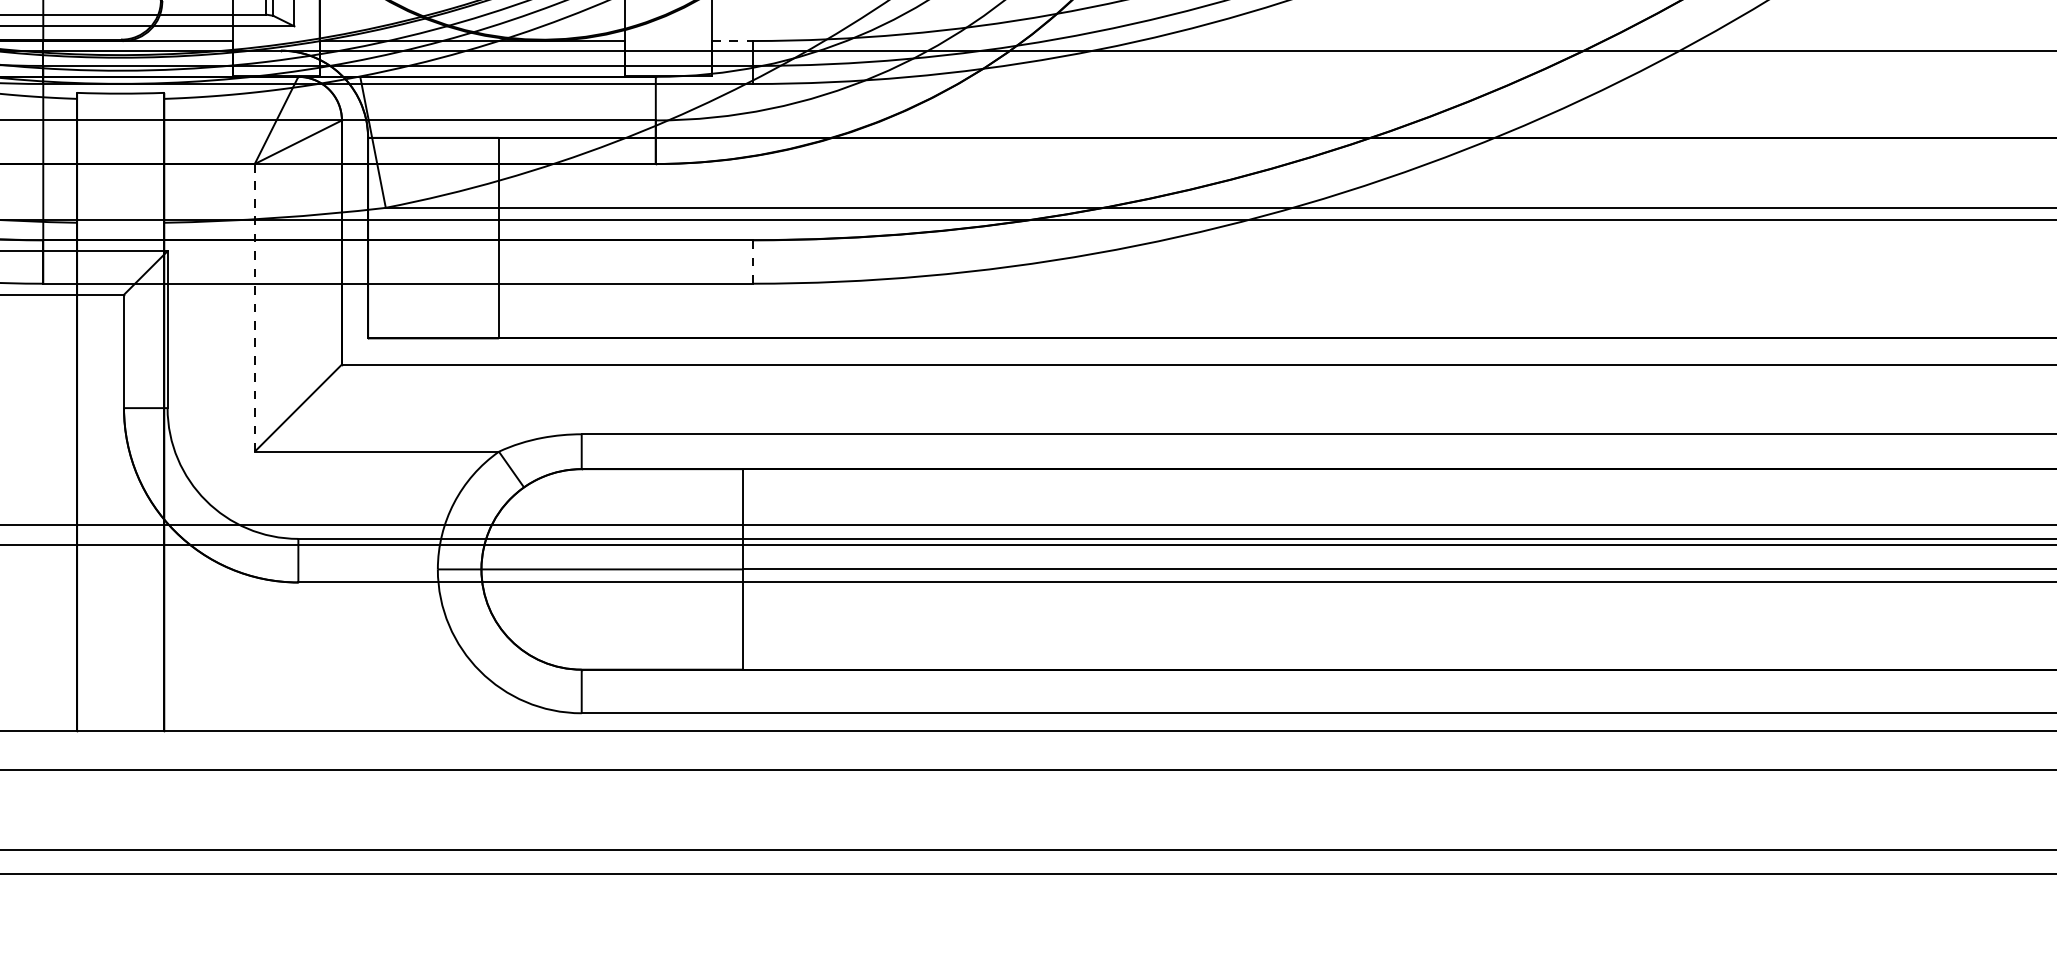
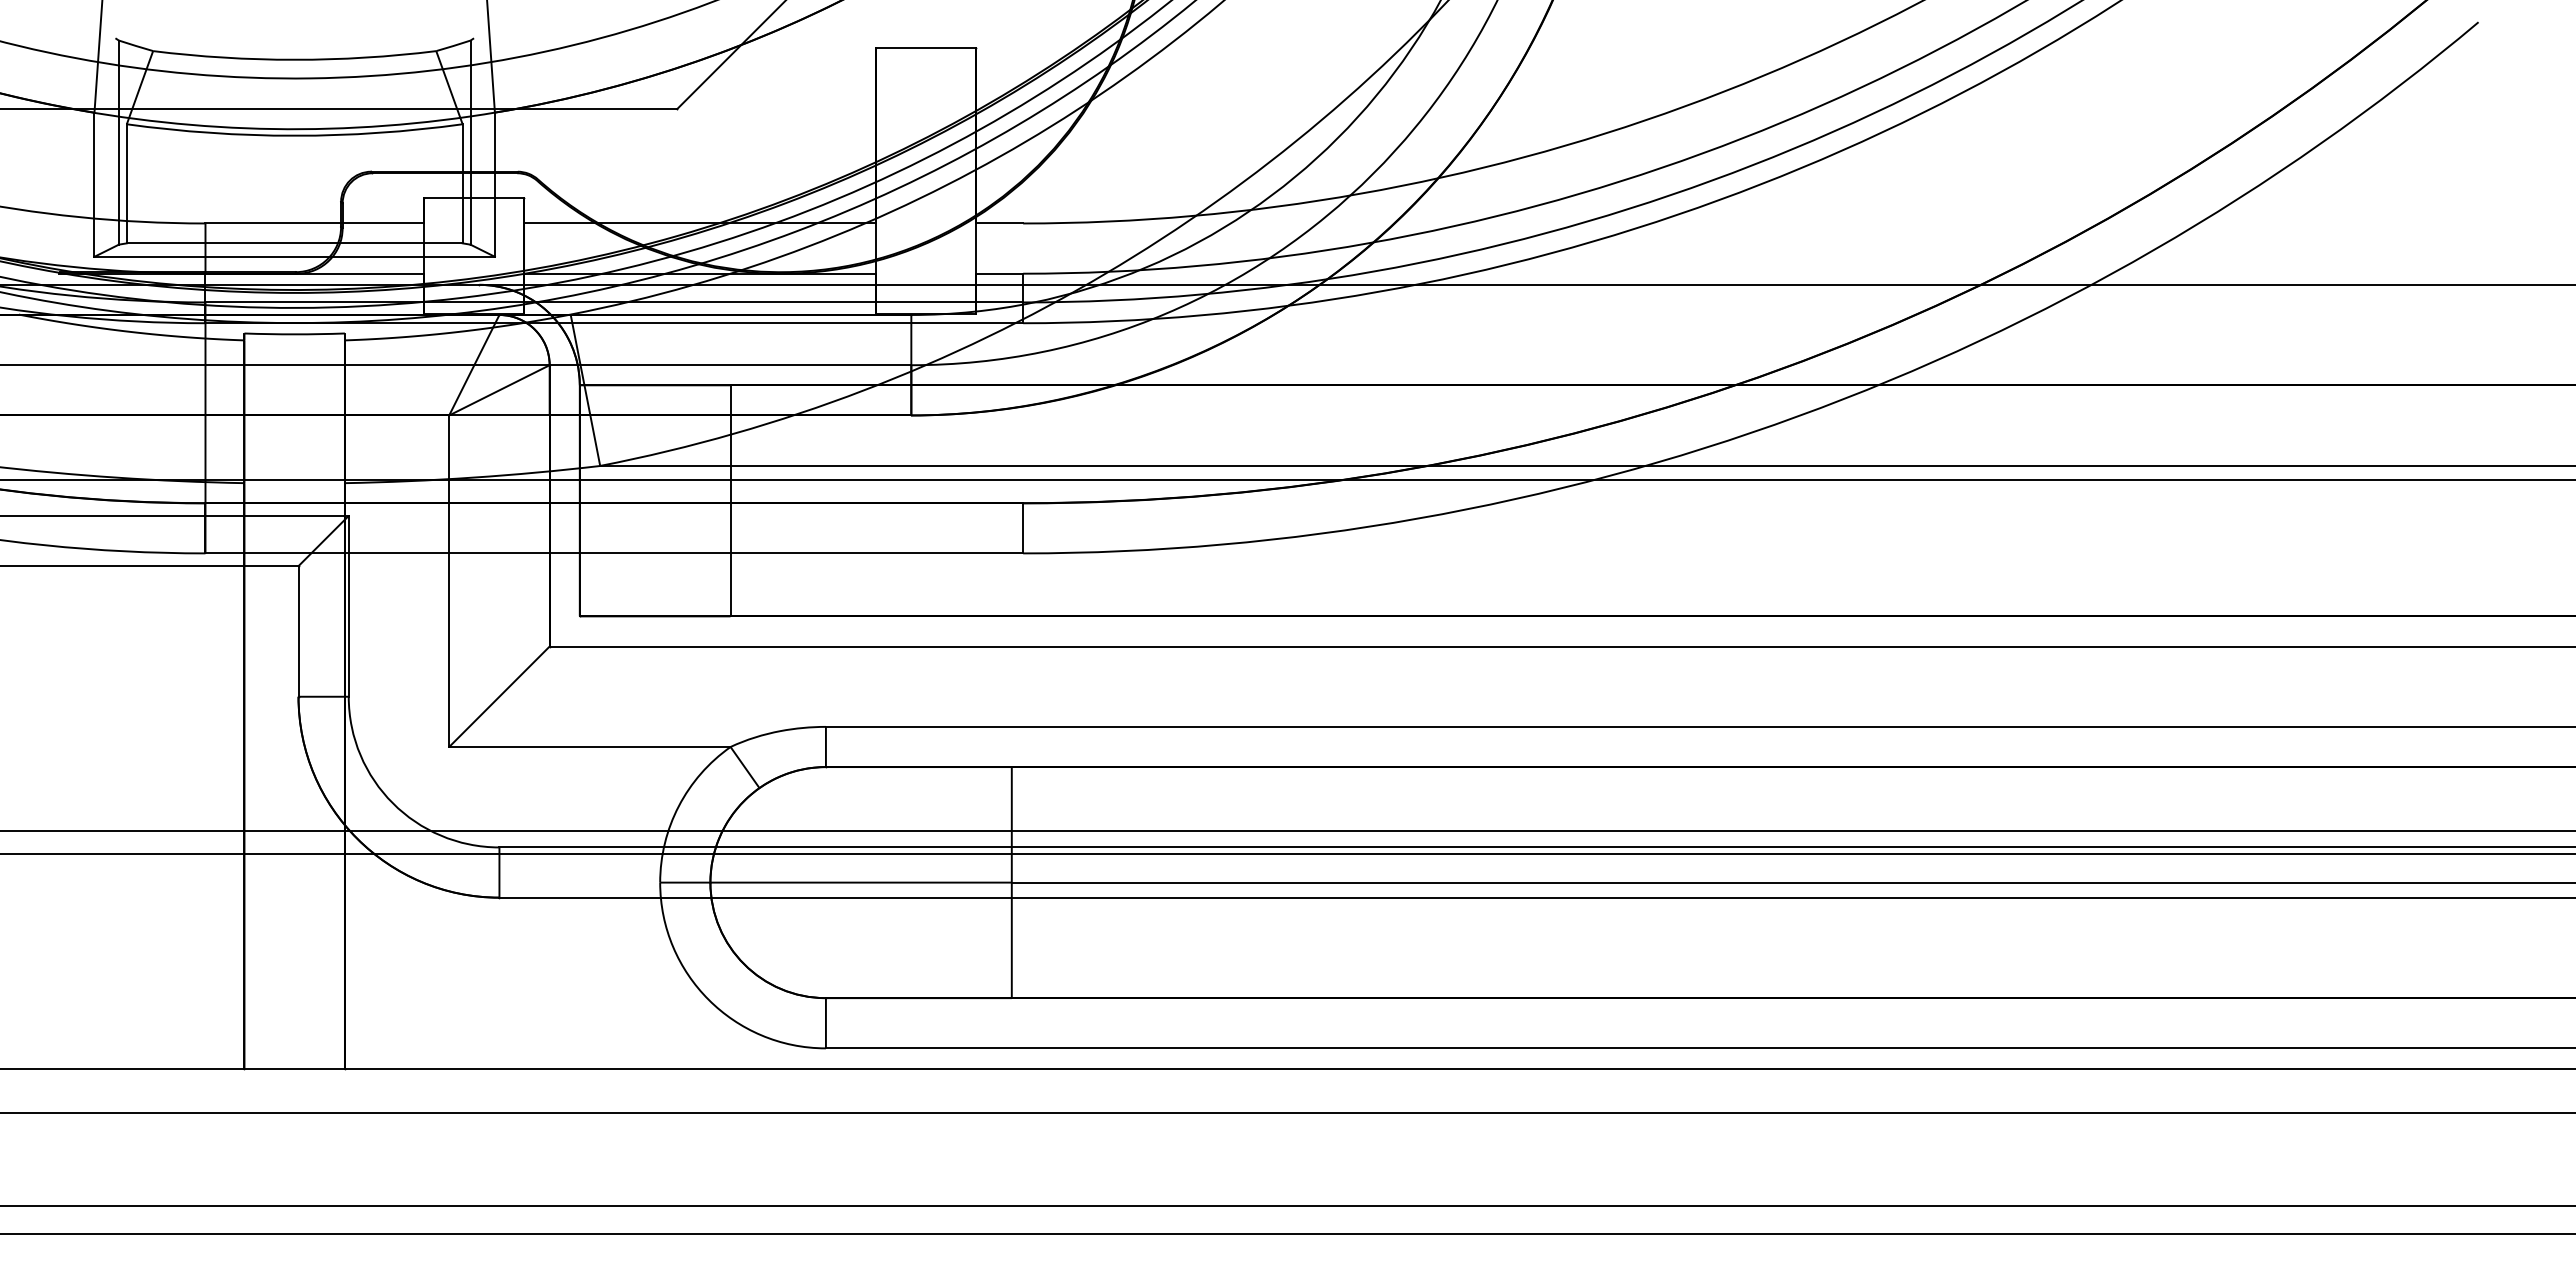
line: (732, 40) -> (999, 273), dashed -> solid
line: (753, 261) -> (1023, 527), dashed -> solid
line: (255, 308) -> (449, 581), dashed -> solid

